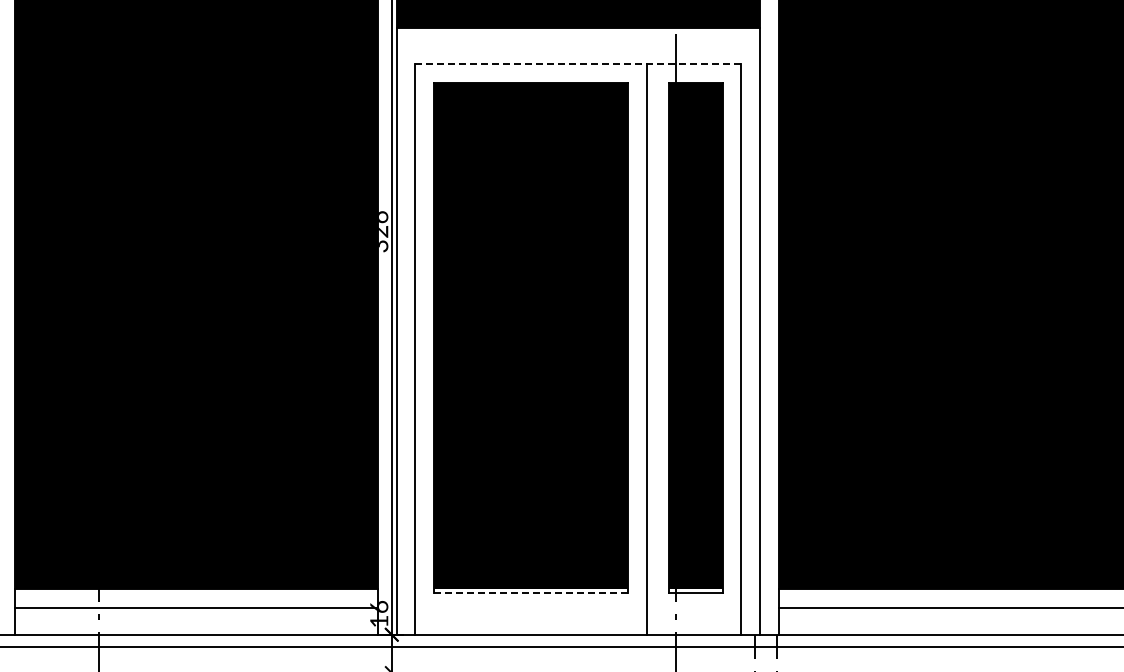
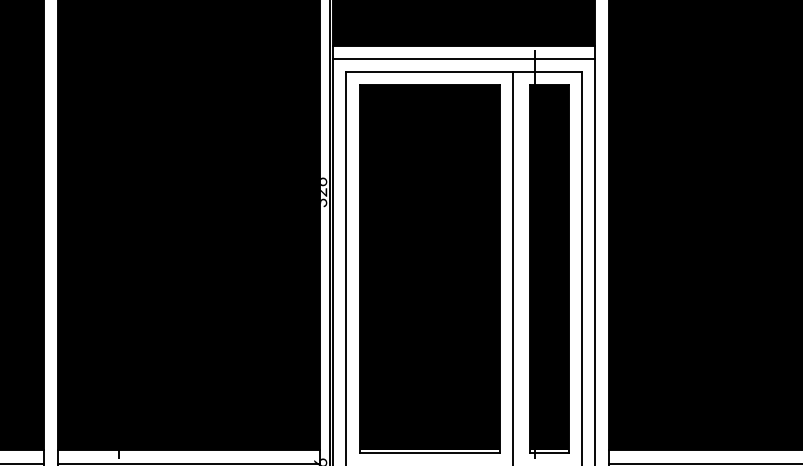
line: (577, 47) -> (463, 59), added
line: (578, 64) -> (464, 71), dashed -> solid
line: (531, 593) -> (430, 453), dashed -> solid

